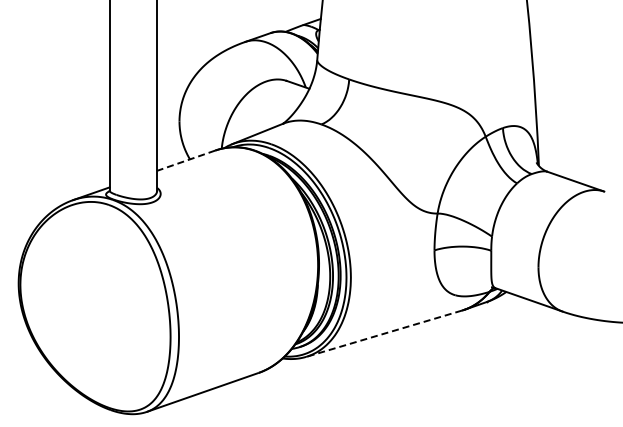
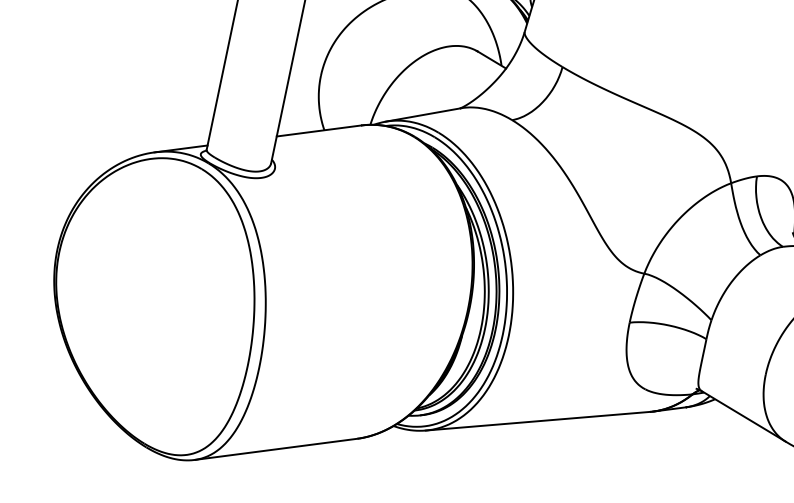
line: (186, 160) -> (319, 130), dashed -> solid
line: (383, 333) -> (537, 420), dashed -> solid

